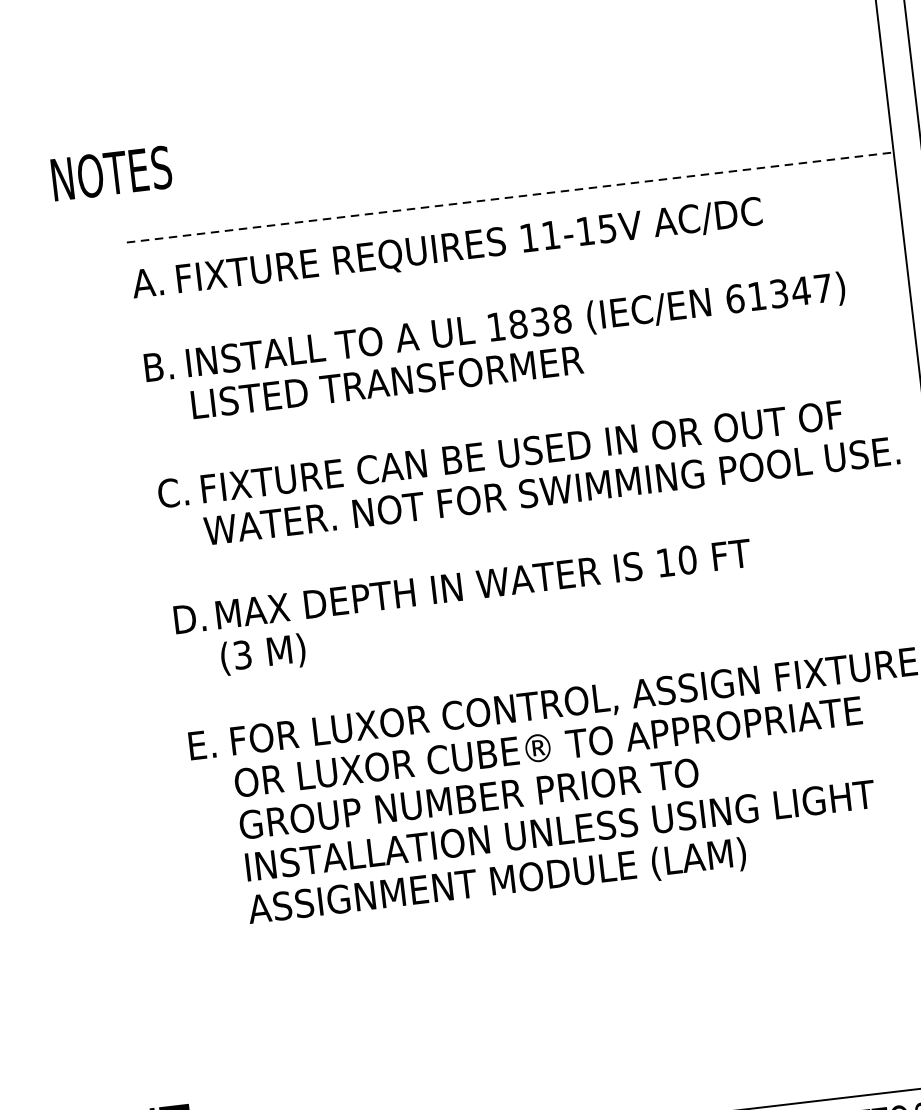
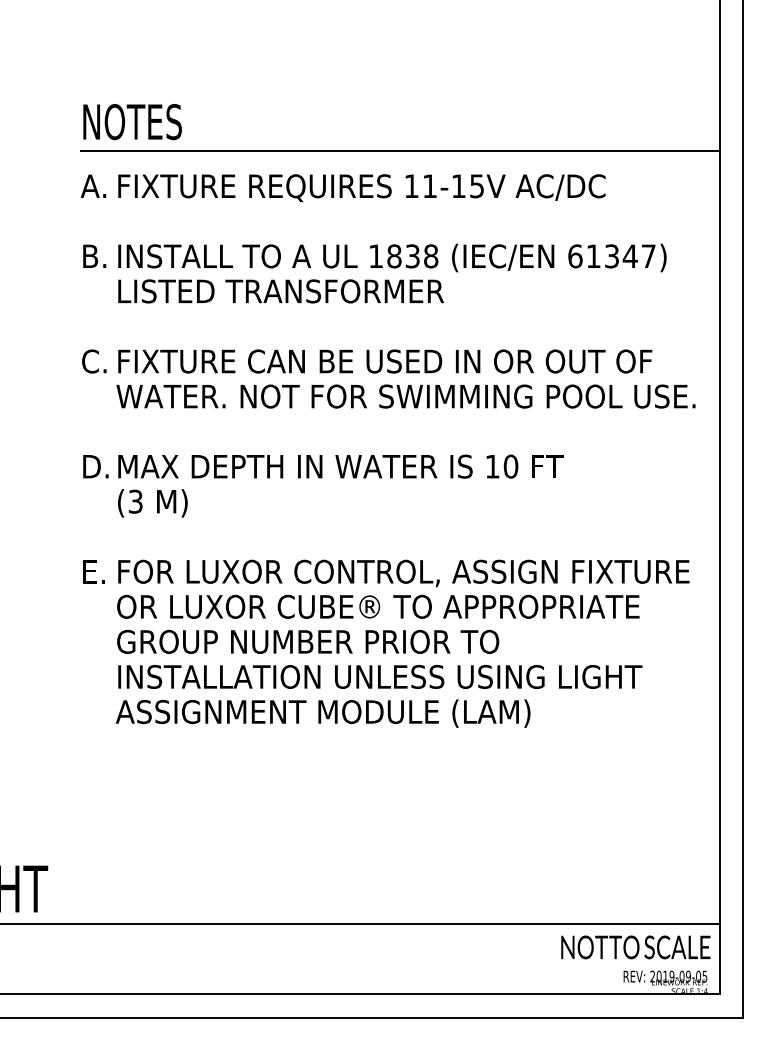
text: (111, 174) -> (132, 122), moved
line: (510, 197) -> (400, 151), dashed -> solid

